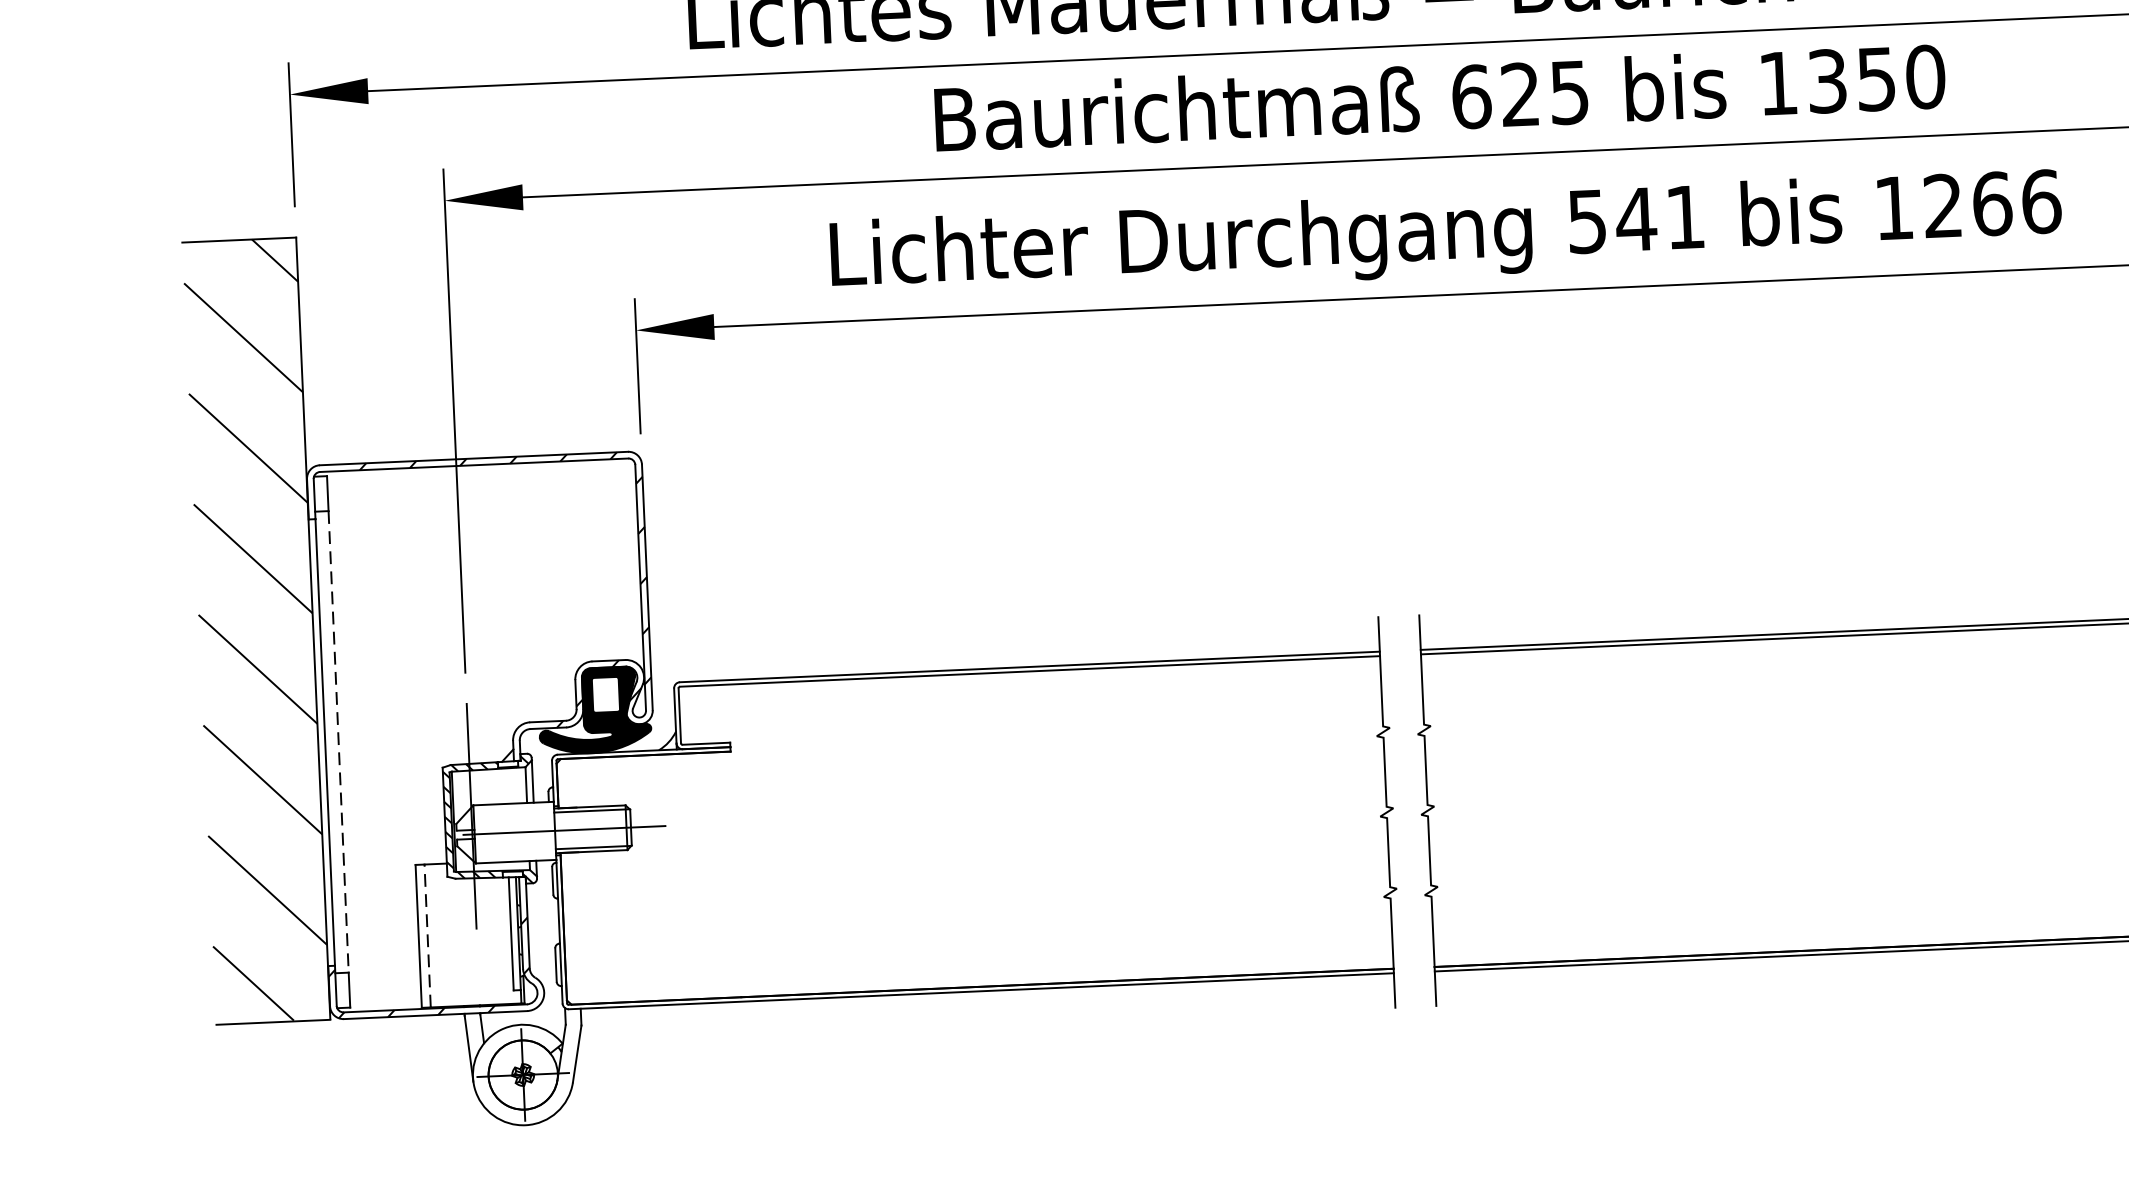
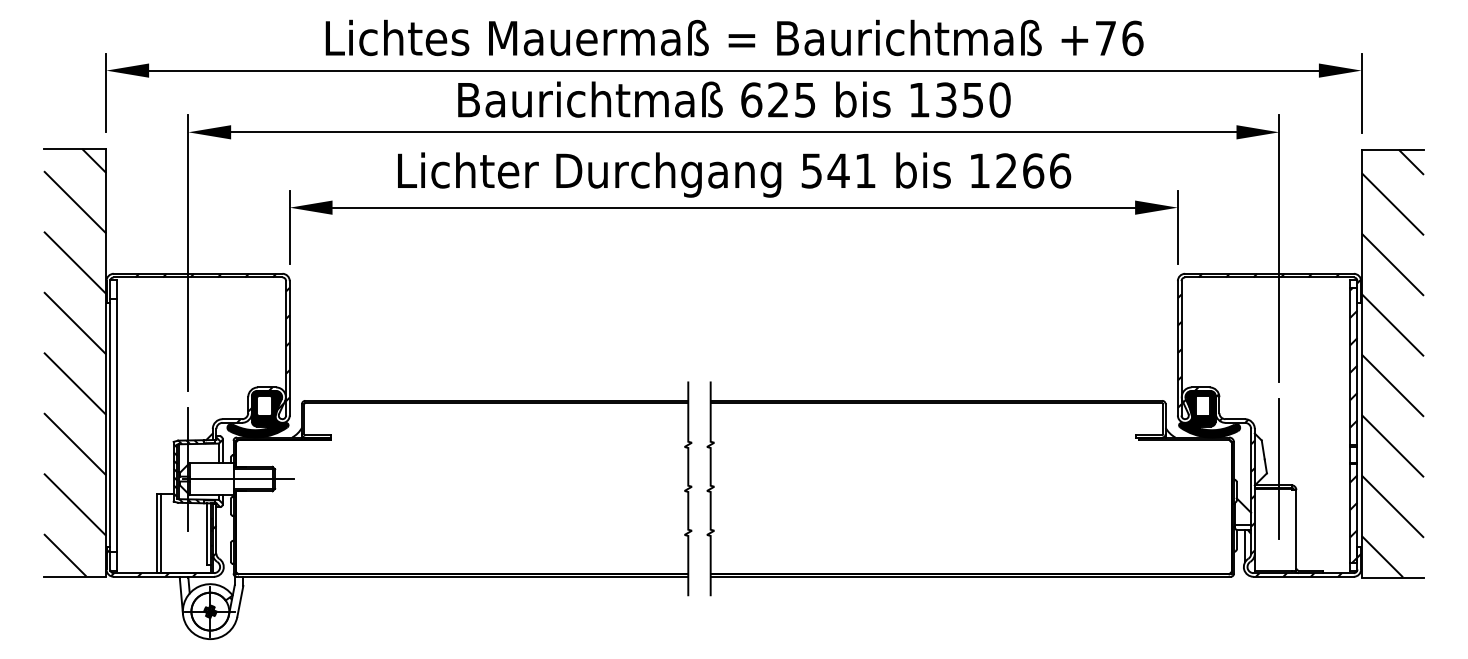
line: (338, 742) -> (117, 425), dashed -> solid
line: (427, 934) -> (161, 532), dashed -> solid

